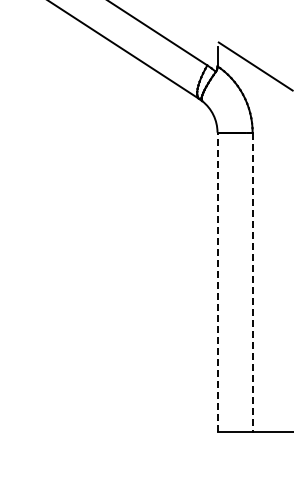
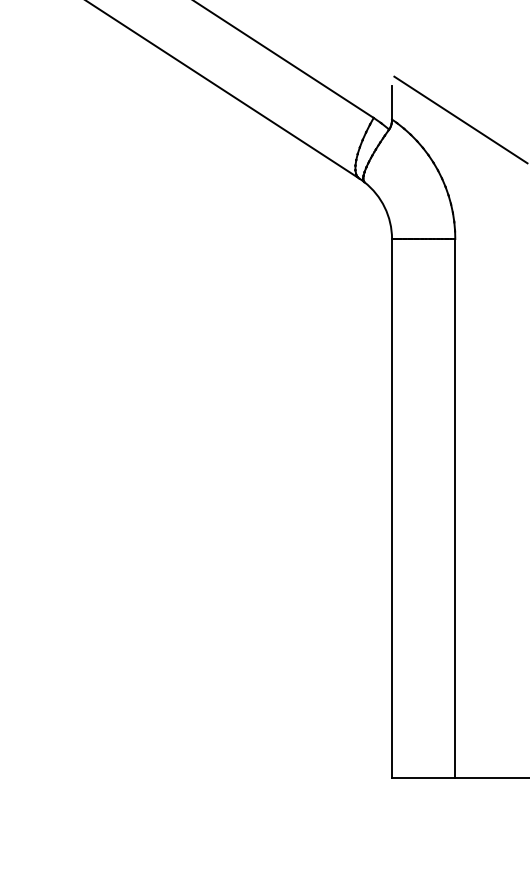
line: (217, 281) -> (392, 507), dashed -> solid
line: (252, 282) -> (455, 509), dashed -> solid

